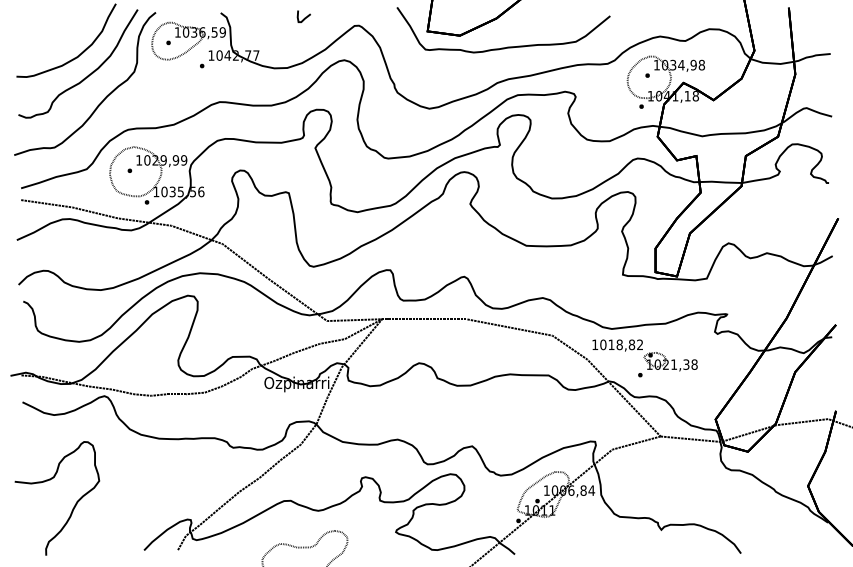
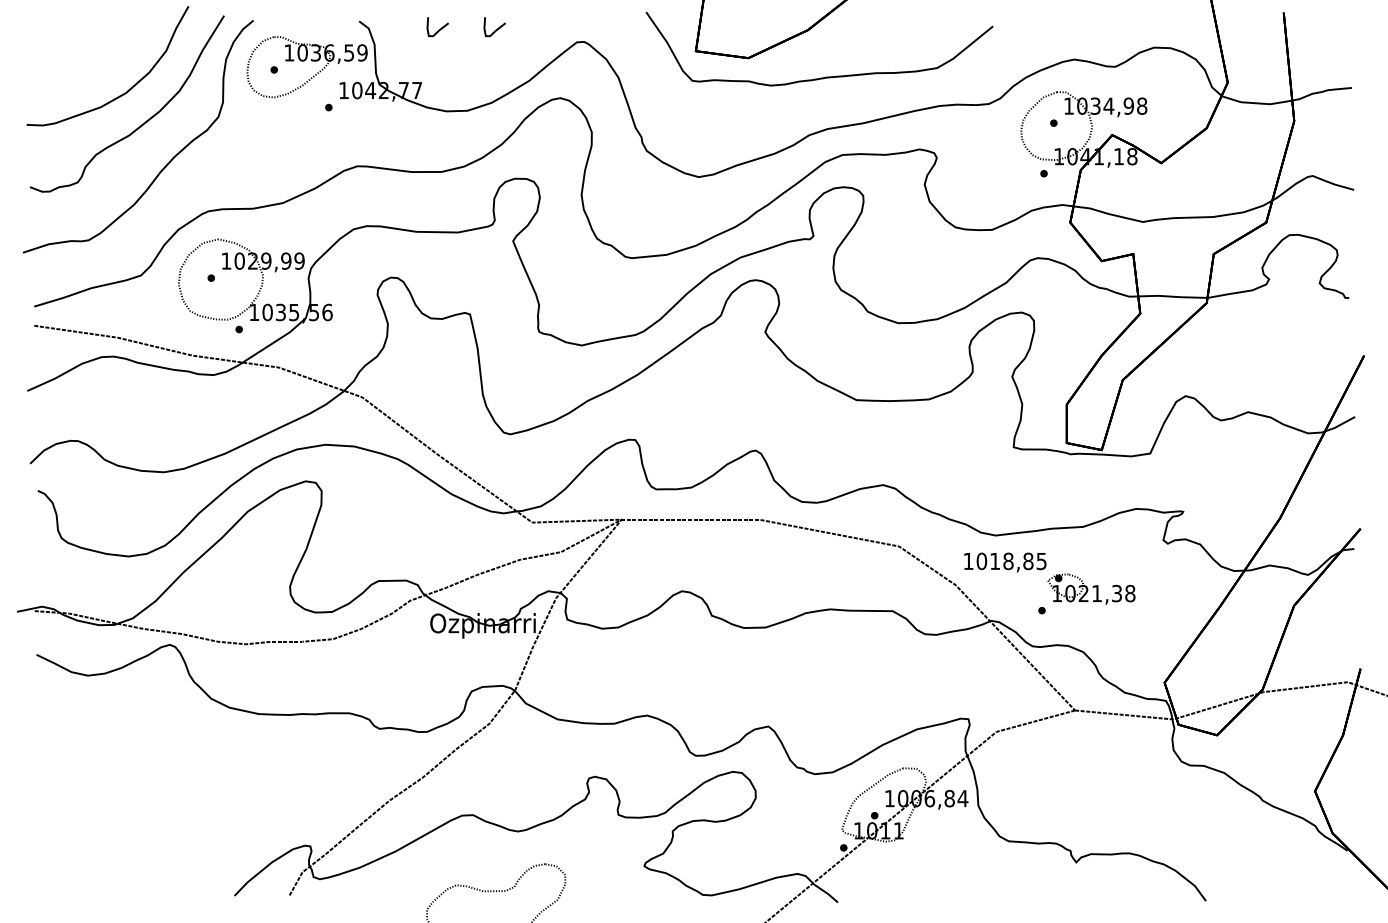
curve: (269, 17) -> (438, 28), added
text: (640, 344) -> (1042, 560), 1018,82 -> 1018,85
curve: (73, 506) -> (119, 824), removed

